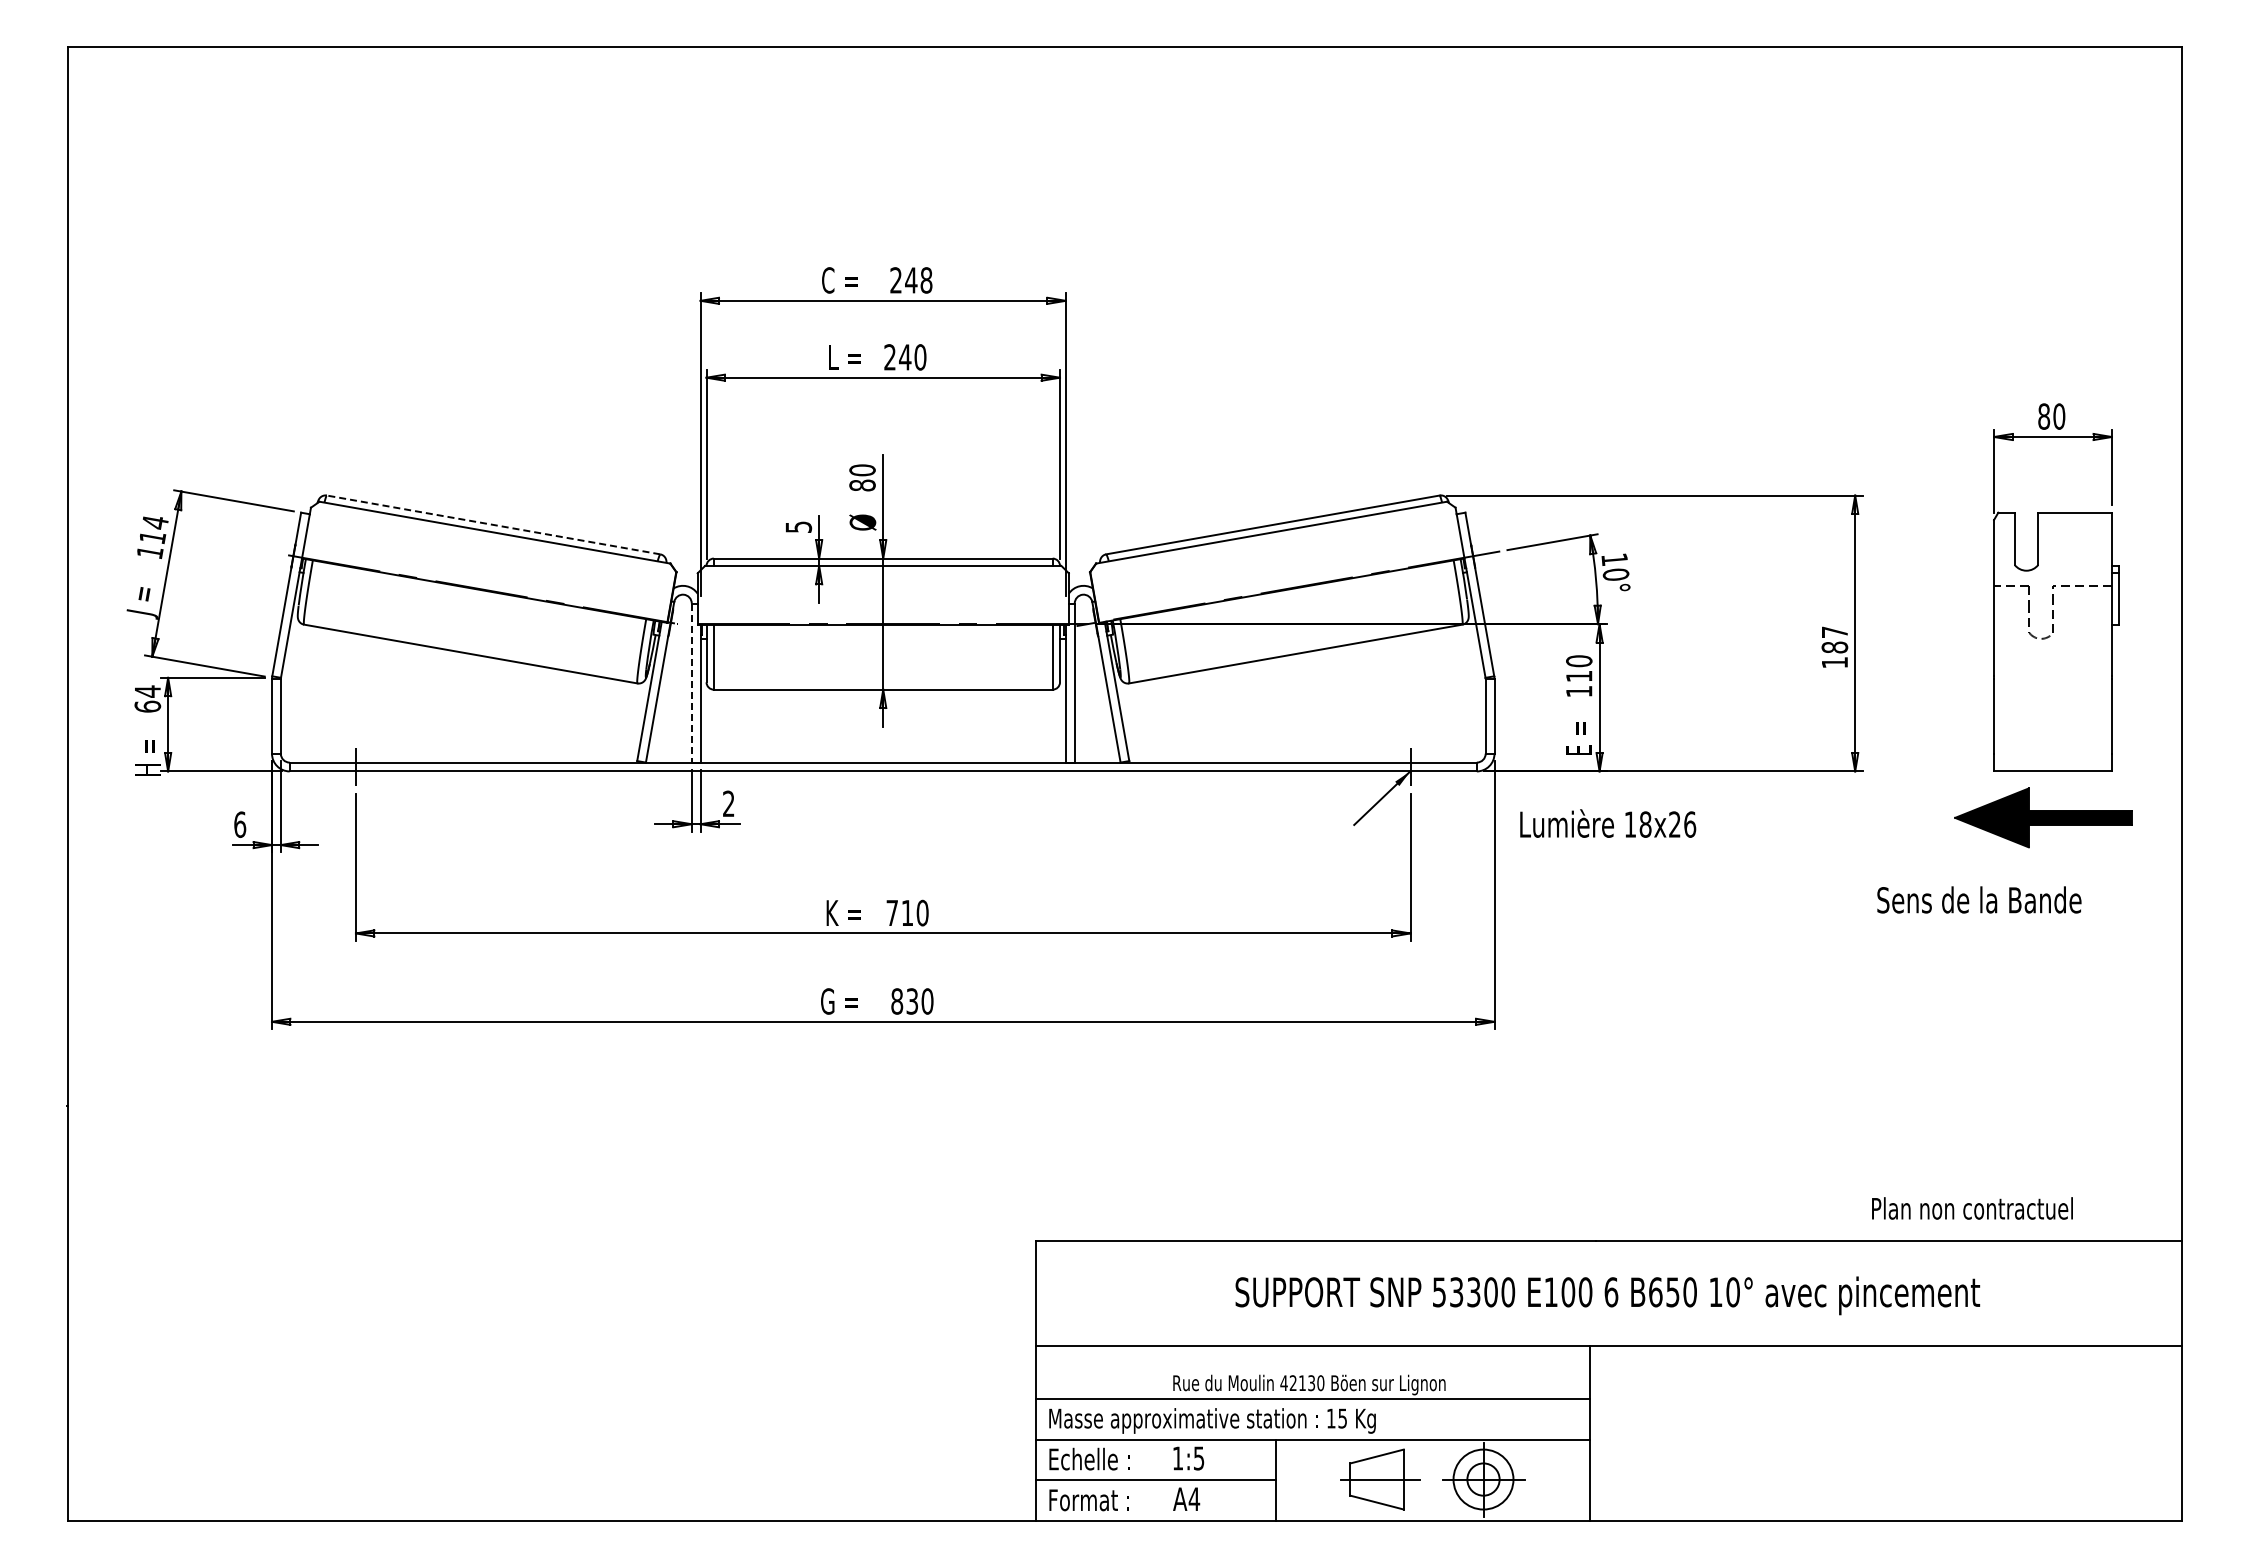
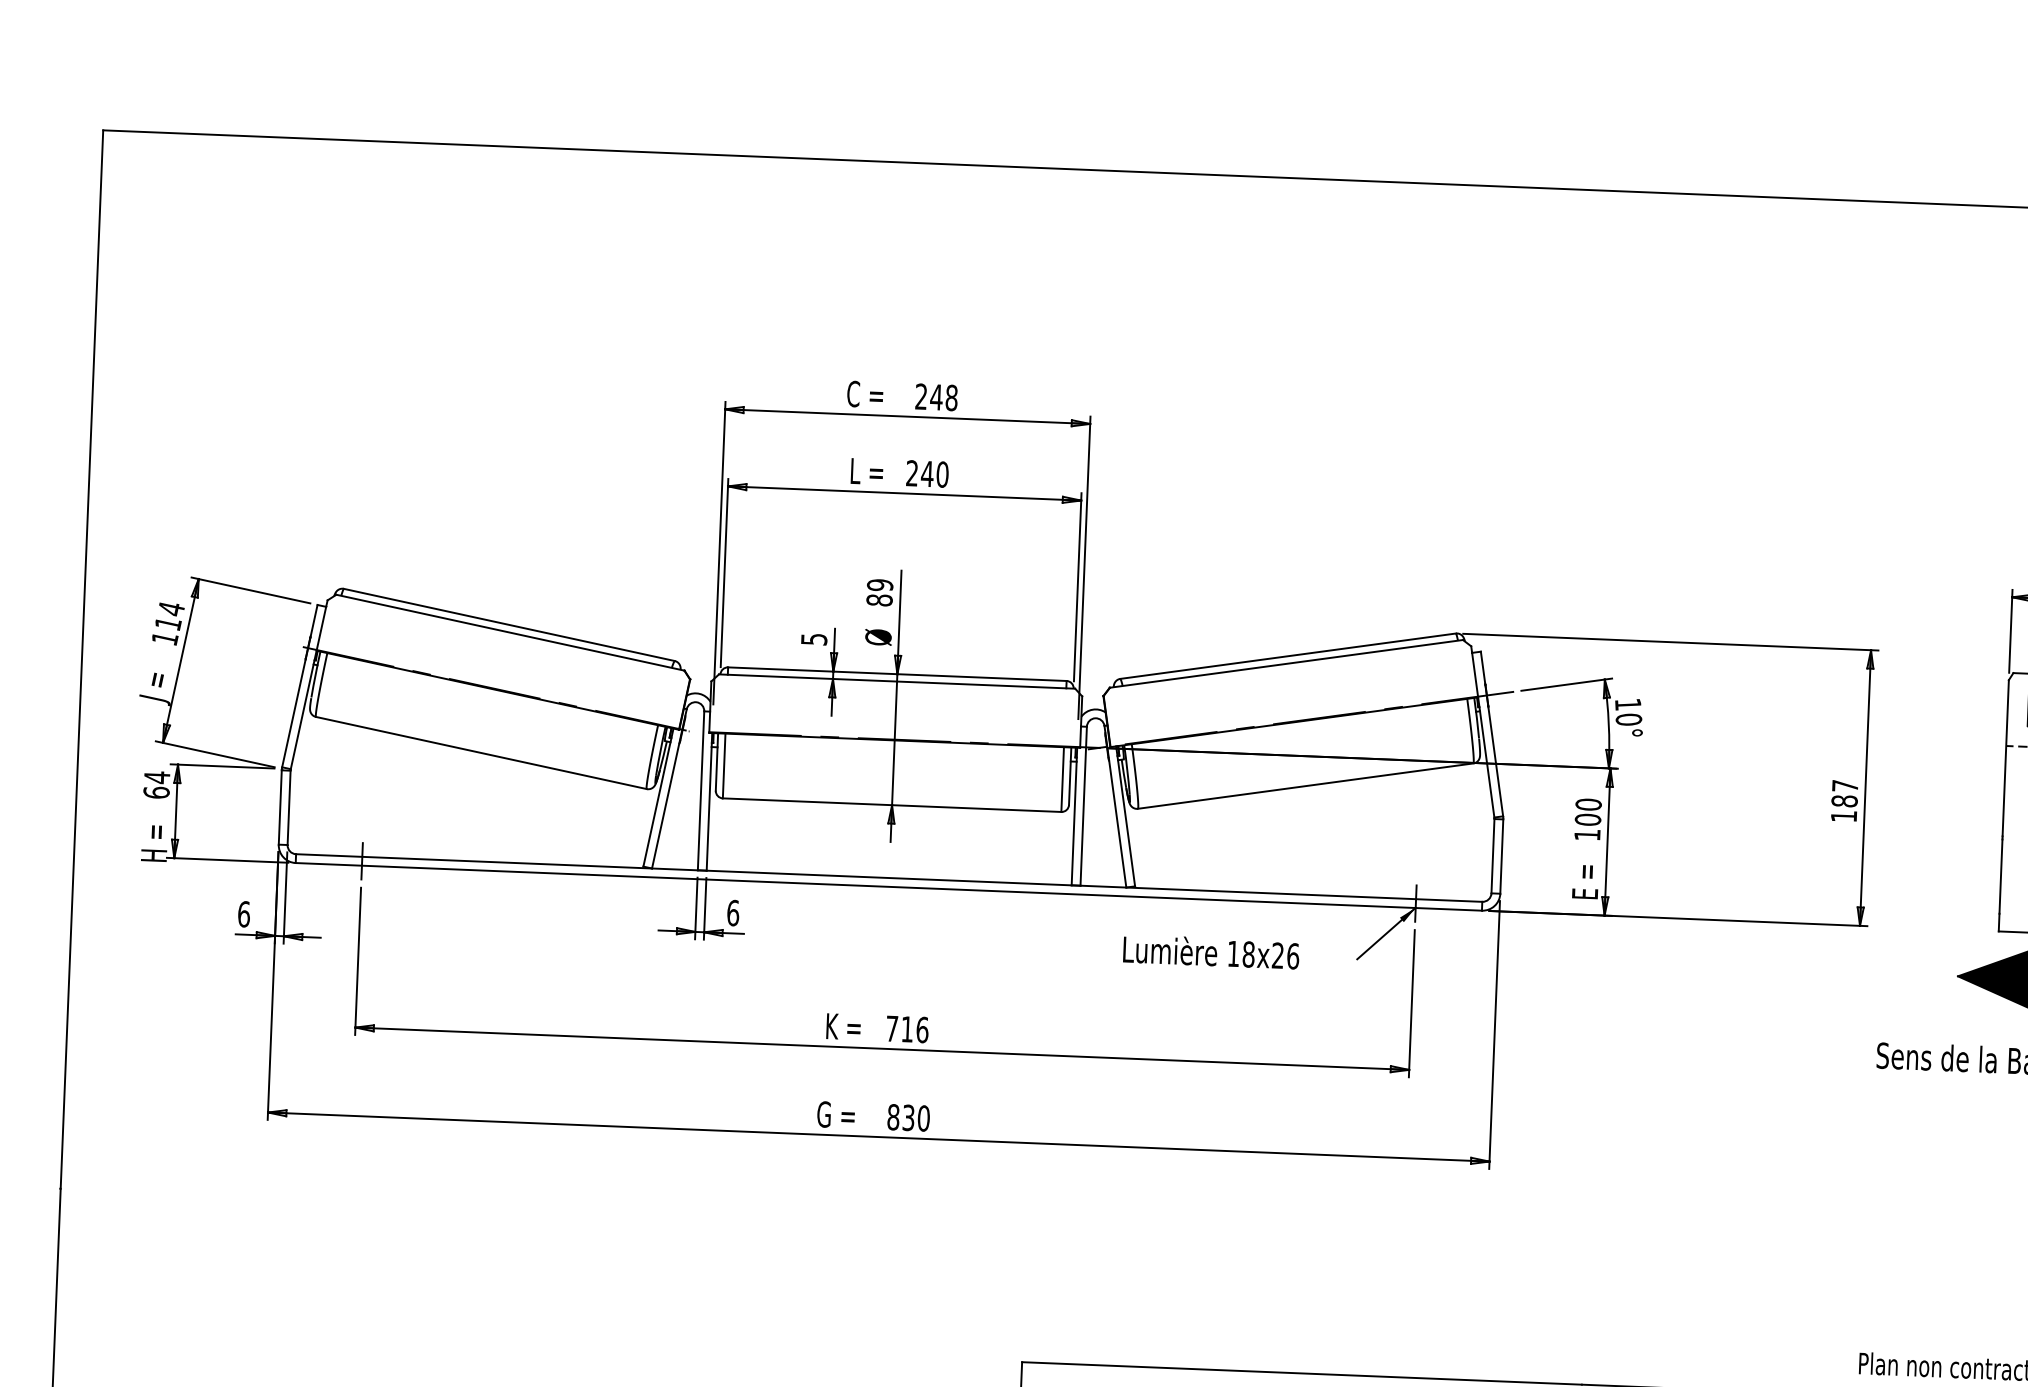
text: (862, 470) -> (880, 585), 80 -> 89
line: (493, 524) -> (509, 624), dashed -> solid
text: (1579, 676) -> (1588, 819), 110 -> 100
line: (691, 683) -> (700, 791), dashed -> solid
text: (728, 803) -> (732, 912), 2 -> 6
text: (1608, 823) -> (1211, 951), moved
text: (922, 912) -> (922, 1029), 710 -> 716

